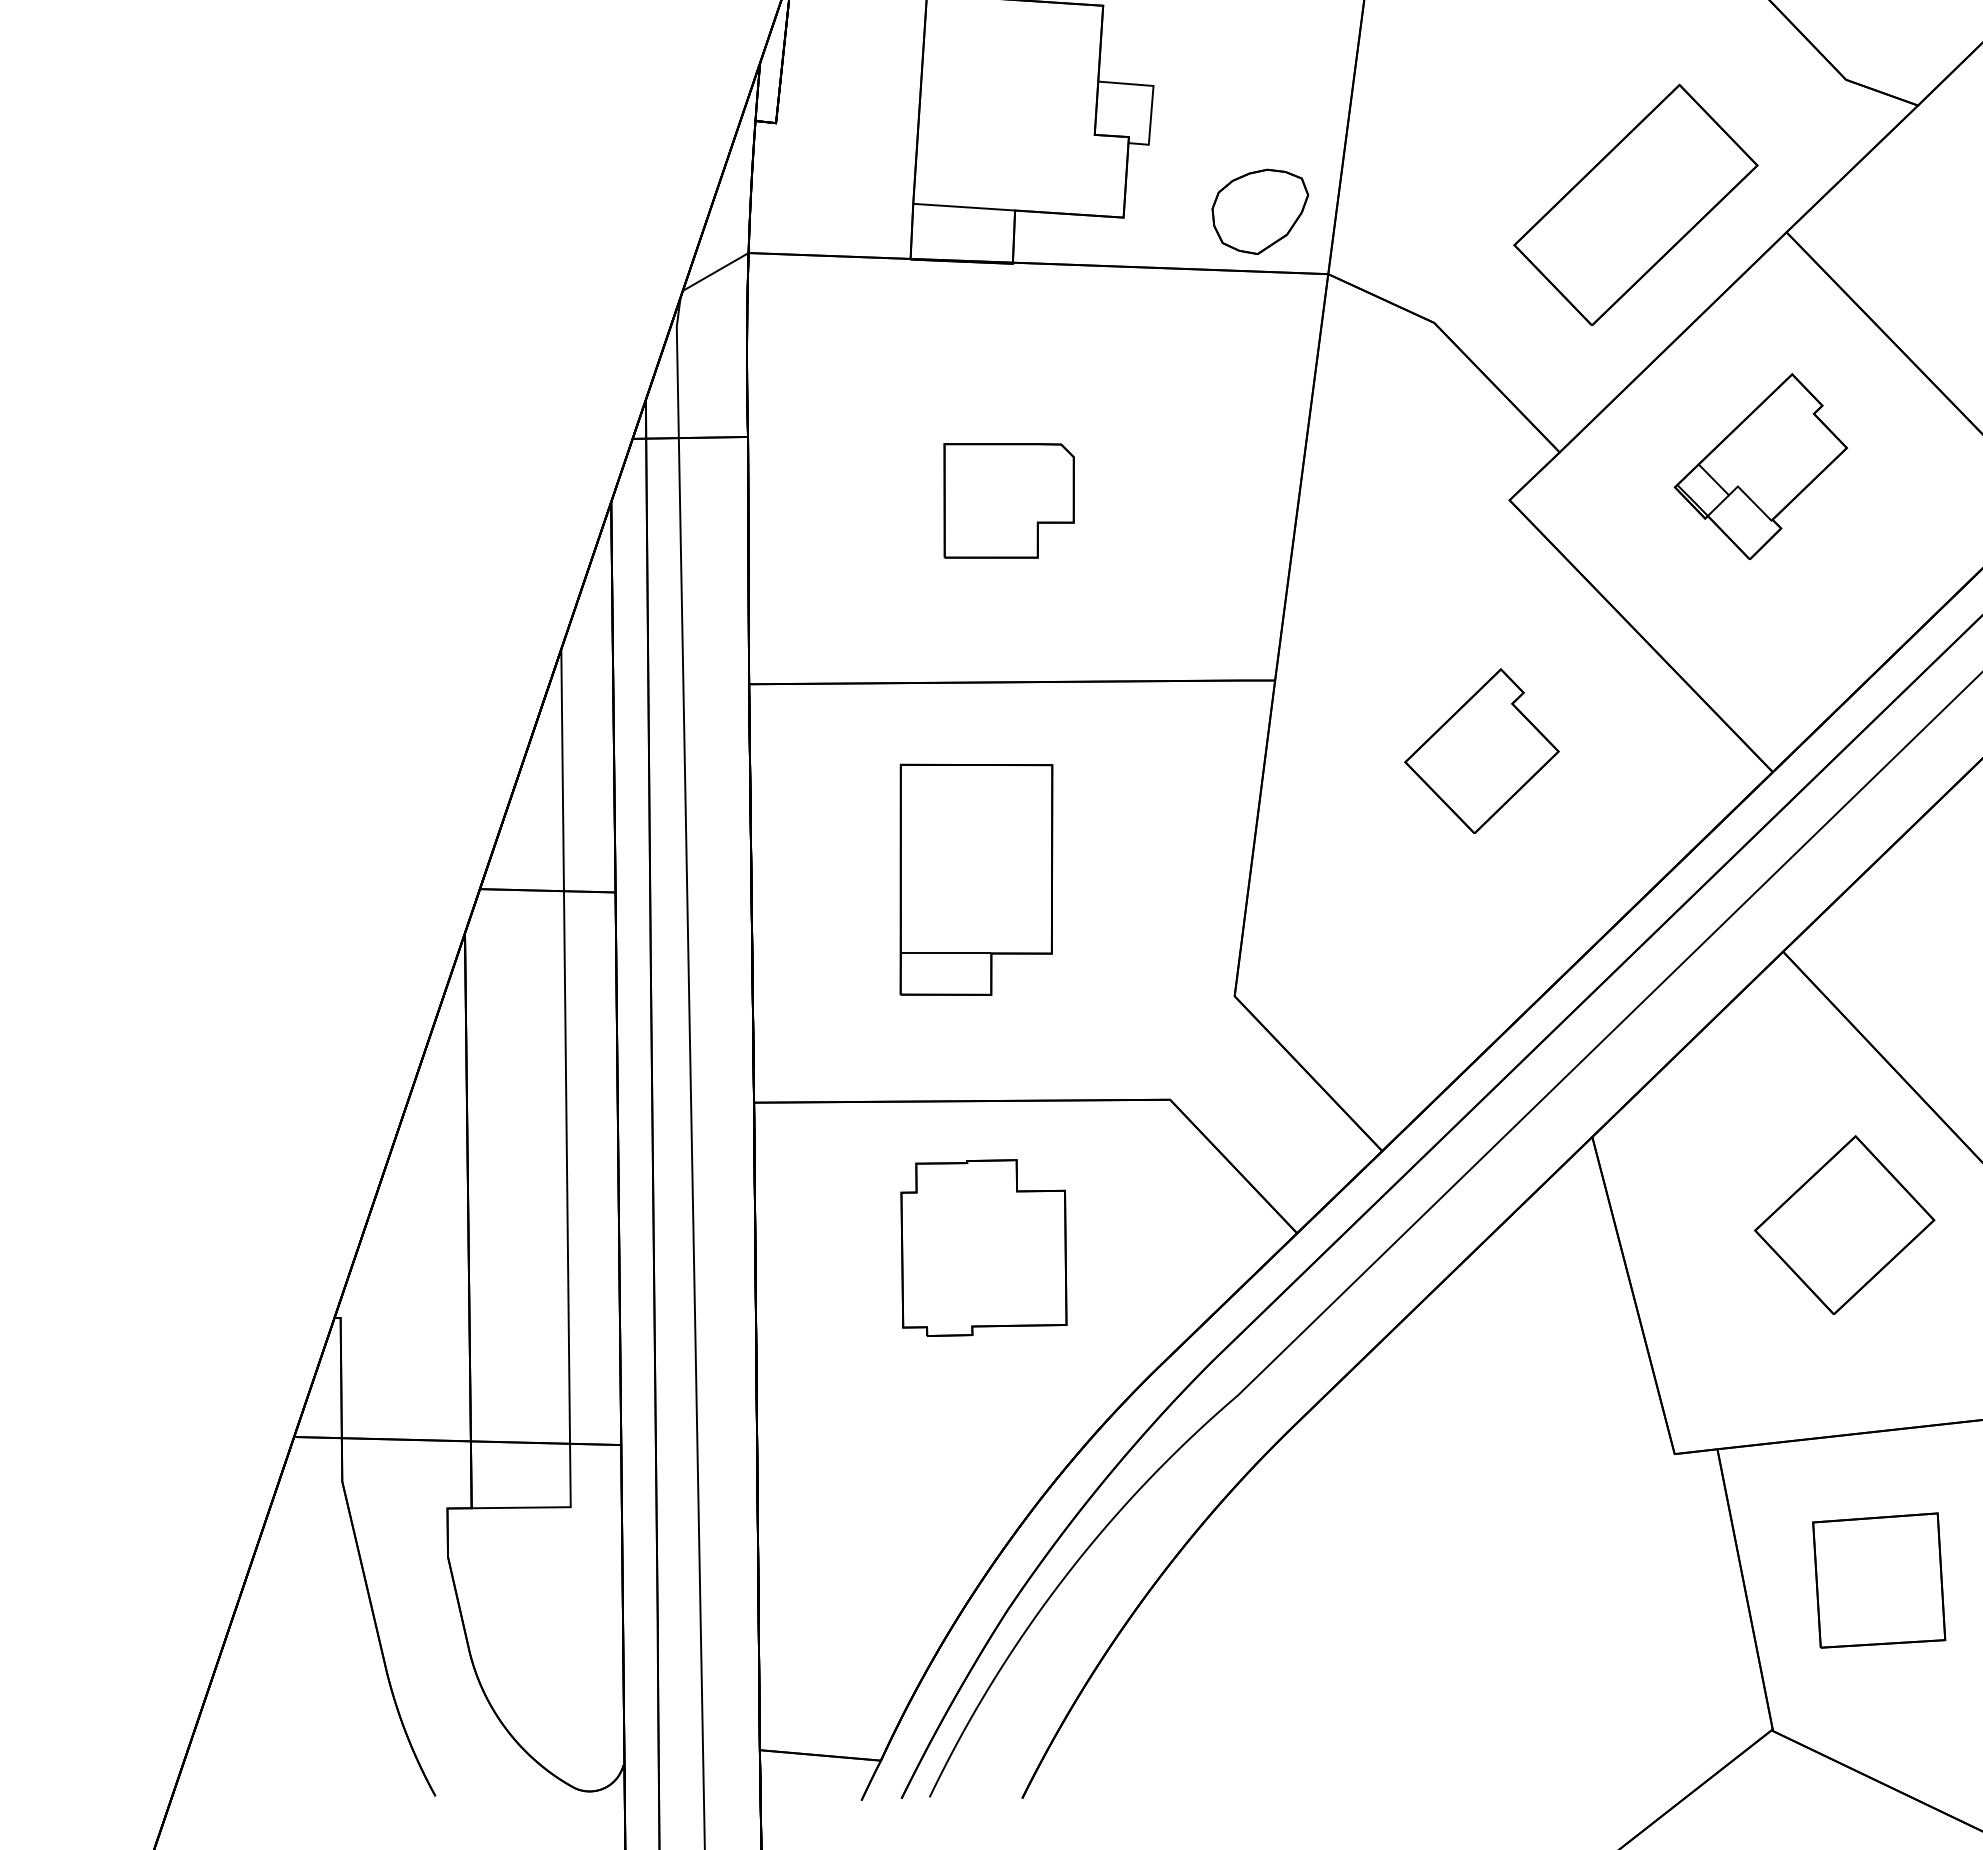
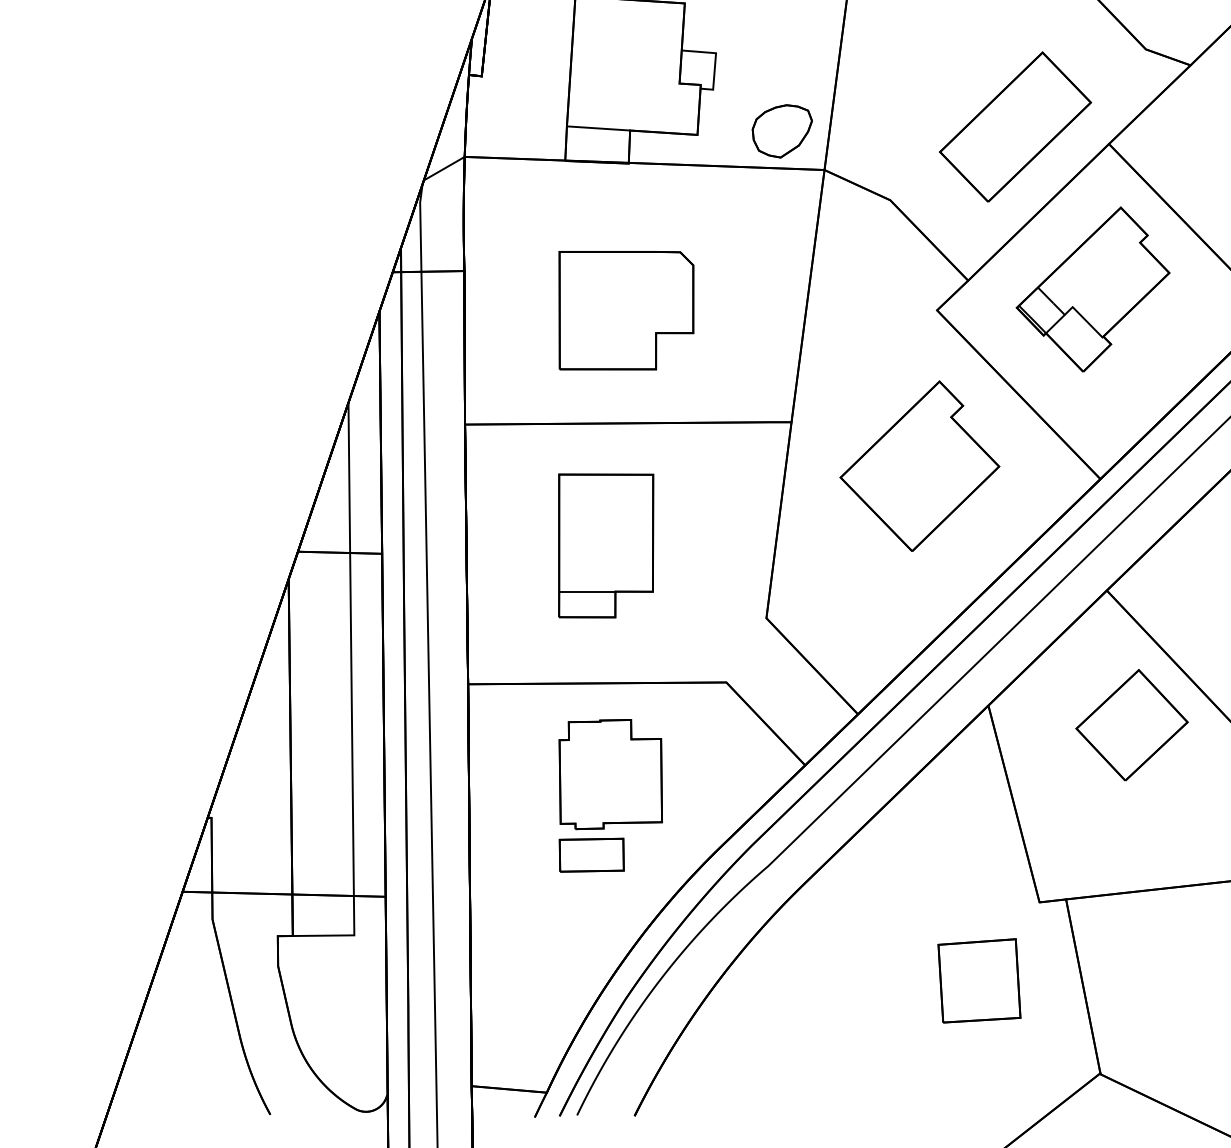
part: (1759, 466) -> (1092, 289), size x1.43
part: (1009, 500) -> (626, 310), size x1.67
part: (1481, 750) -> (919, 465), size x1.67
part: (1843, 1225) -> (1131, 725), moved
part: (952, 1376) -> (591, 854), added
part: (1879, 1579) -> (979, 980), moved

